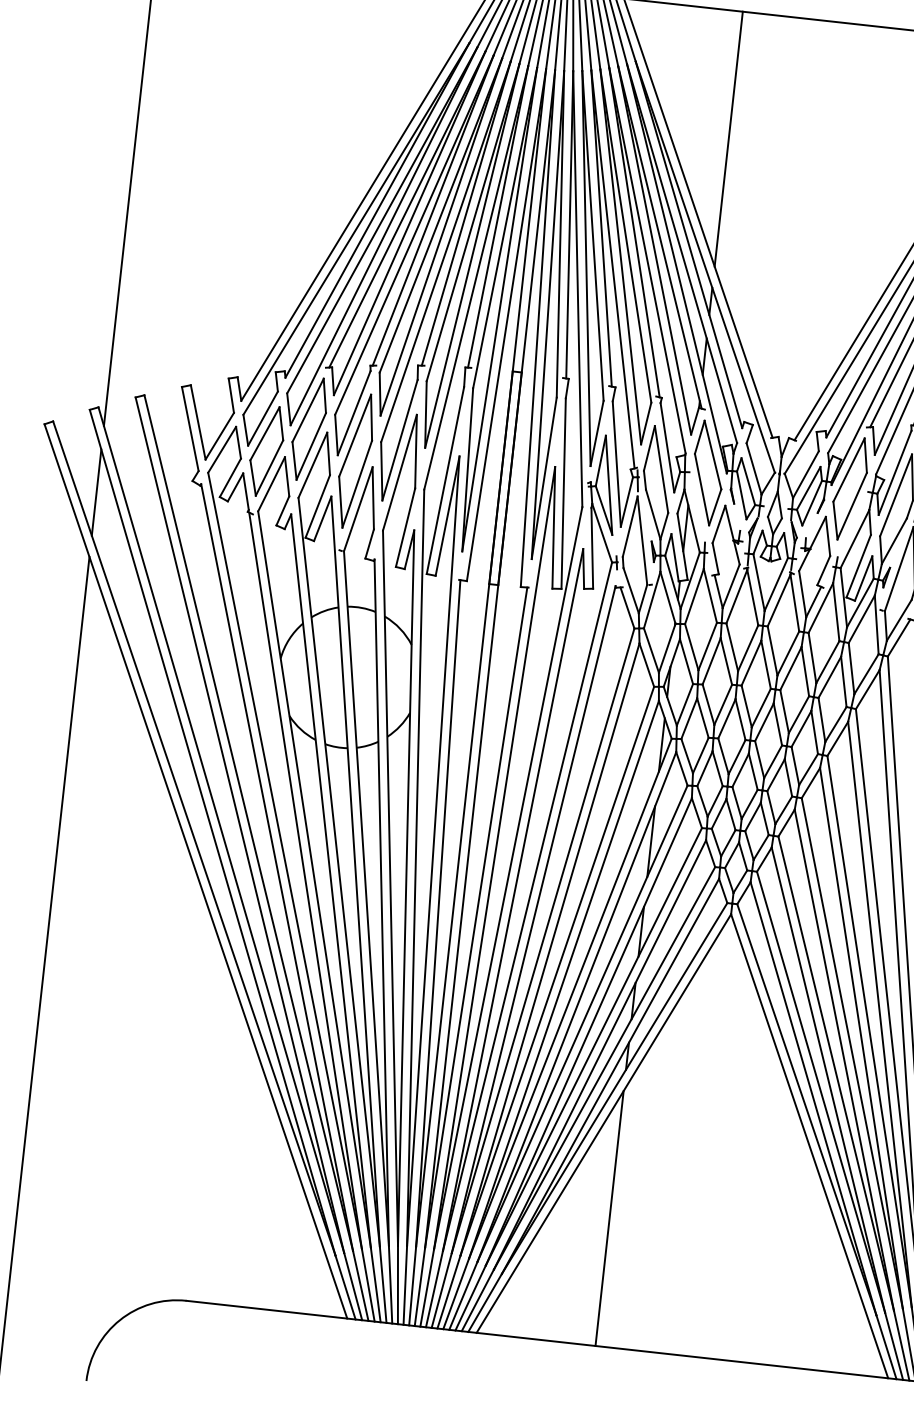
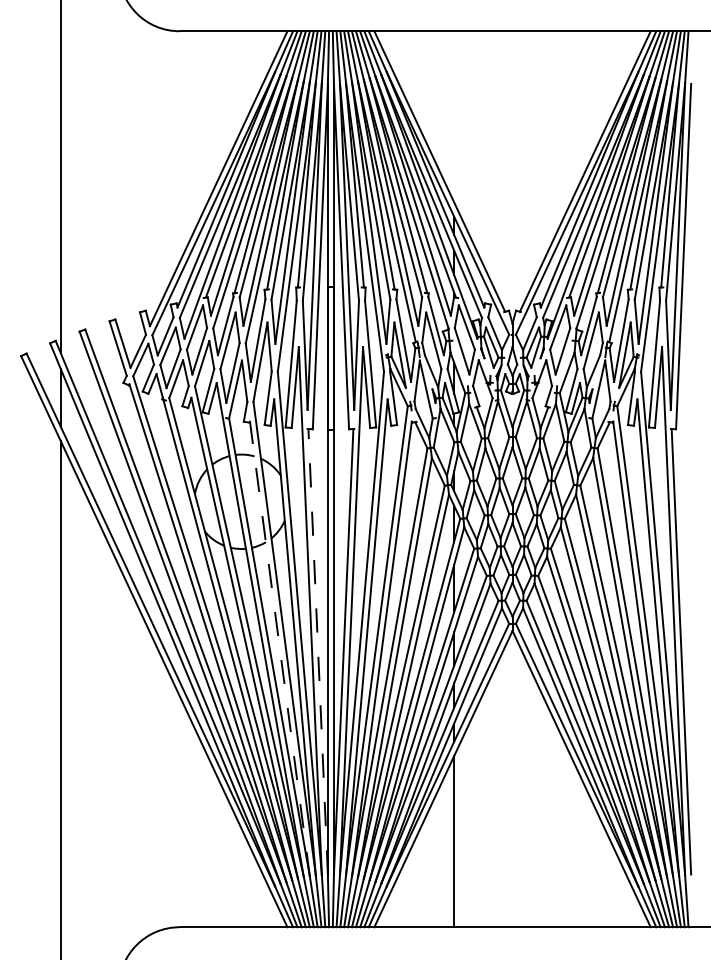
line: (729, 138) -> (454, 116), removed
line: (381, 902) -> (279, 648), solid -> dashed
line: (438, 913) -> (318, 651), solid -> dashed

